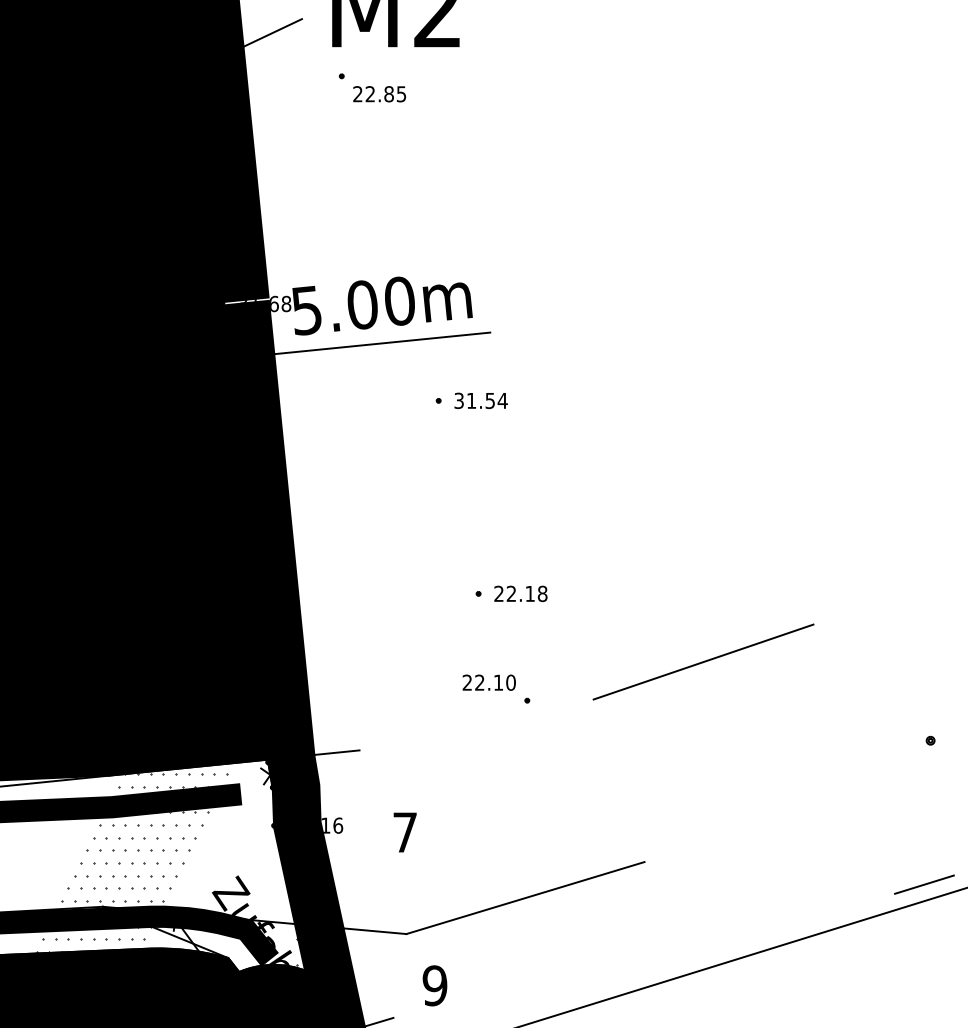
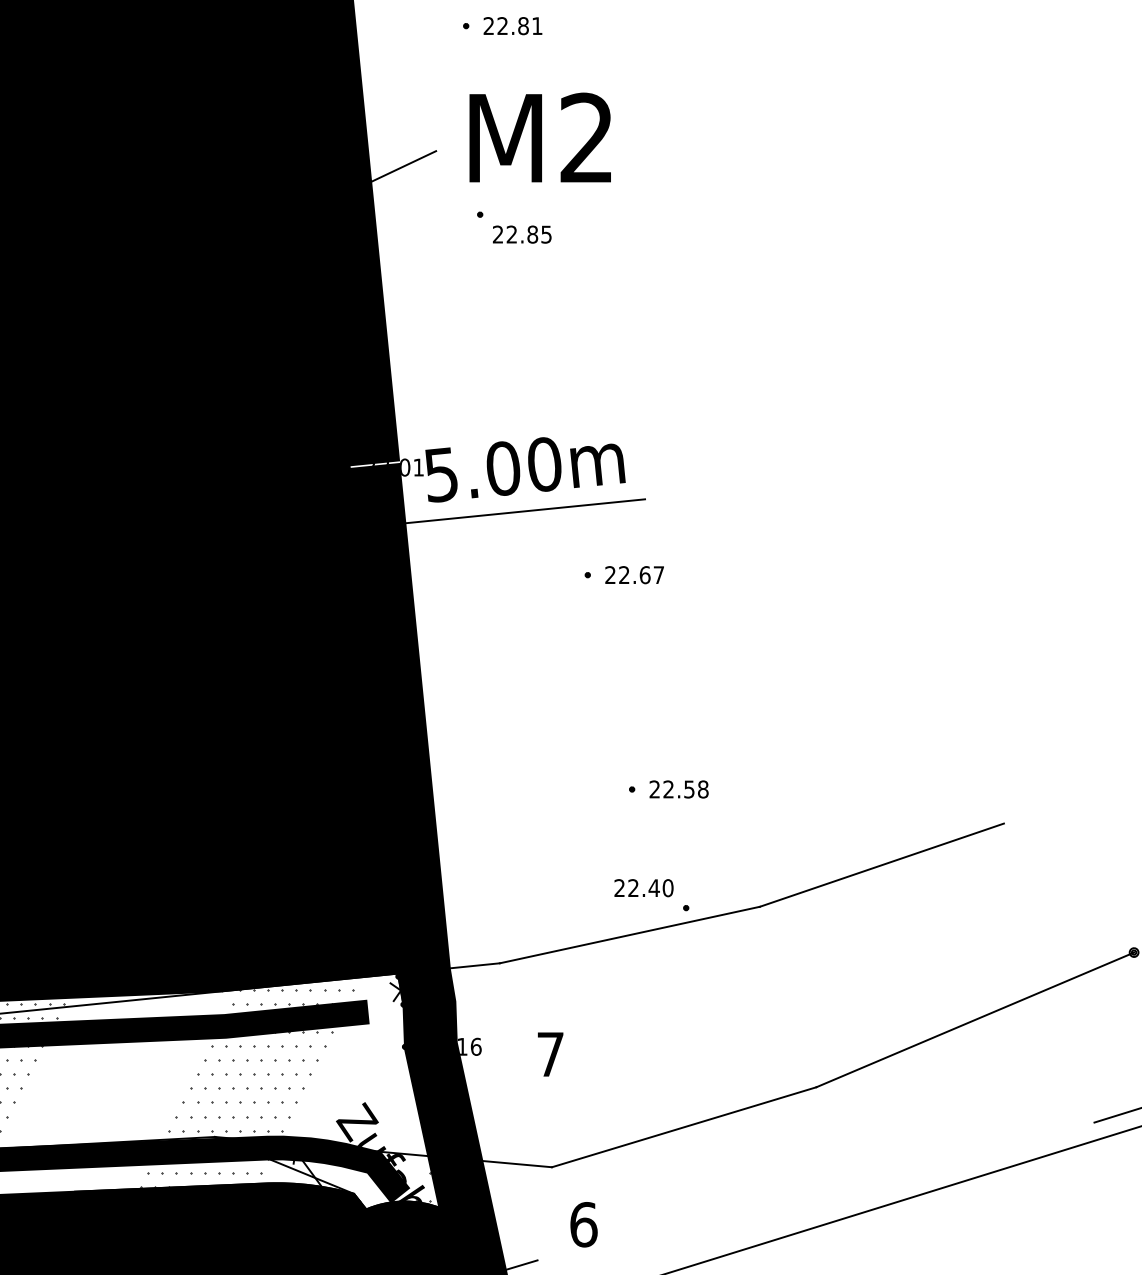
text: (267, 303) -> (397, 467), 31.68 -> 23.01
text: (480, 401) -> (634, 575), 31.54 -> 22.67
text: (530, 593) -> (689, 789), 22.18 -> 22.58
text: (497, 682) -> (653, 887), 22.10 -> 22.40
line: (476, 724) -> (629, 934), added
line: (787, 801) -> (975, 1019), added
text: (434, 985) -> (583, 1224), 9 -> 6

